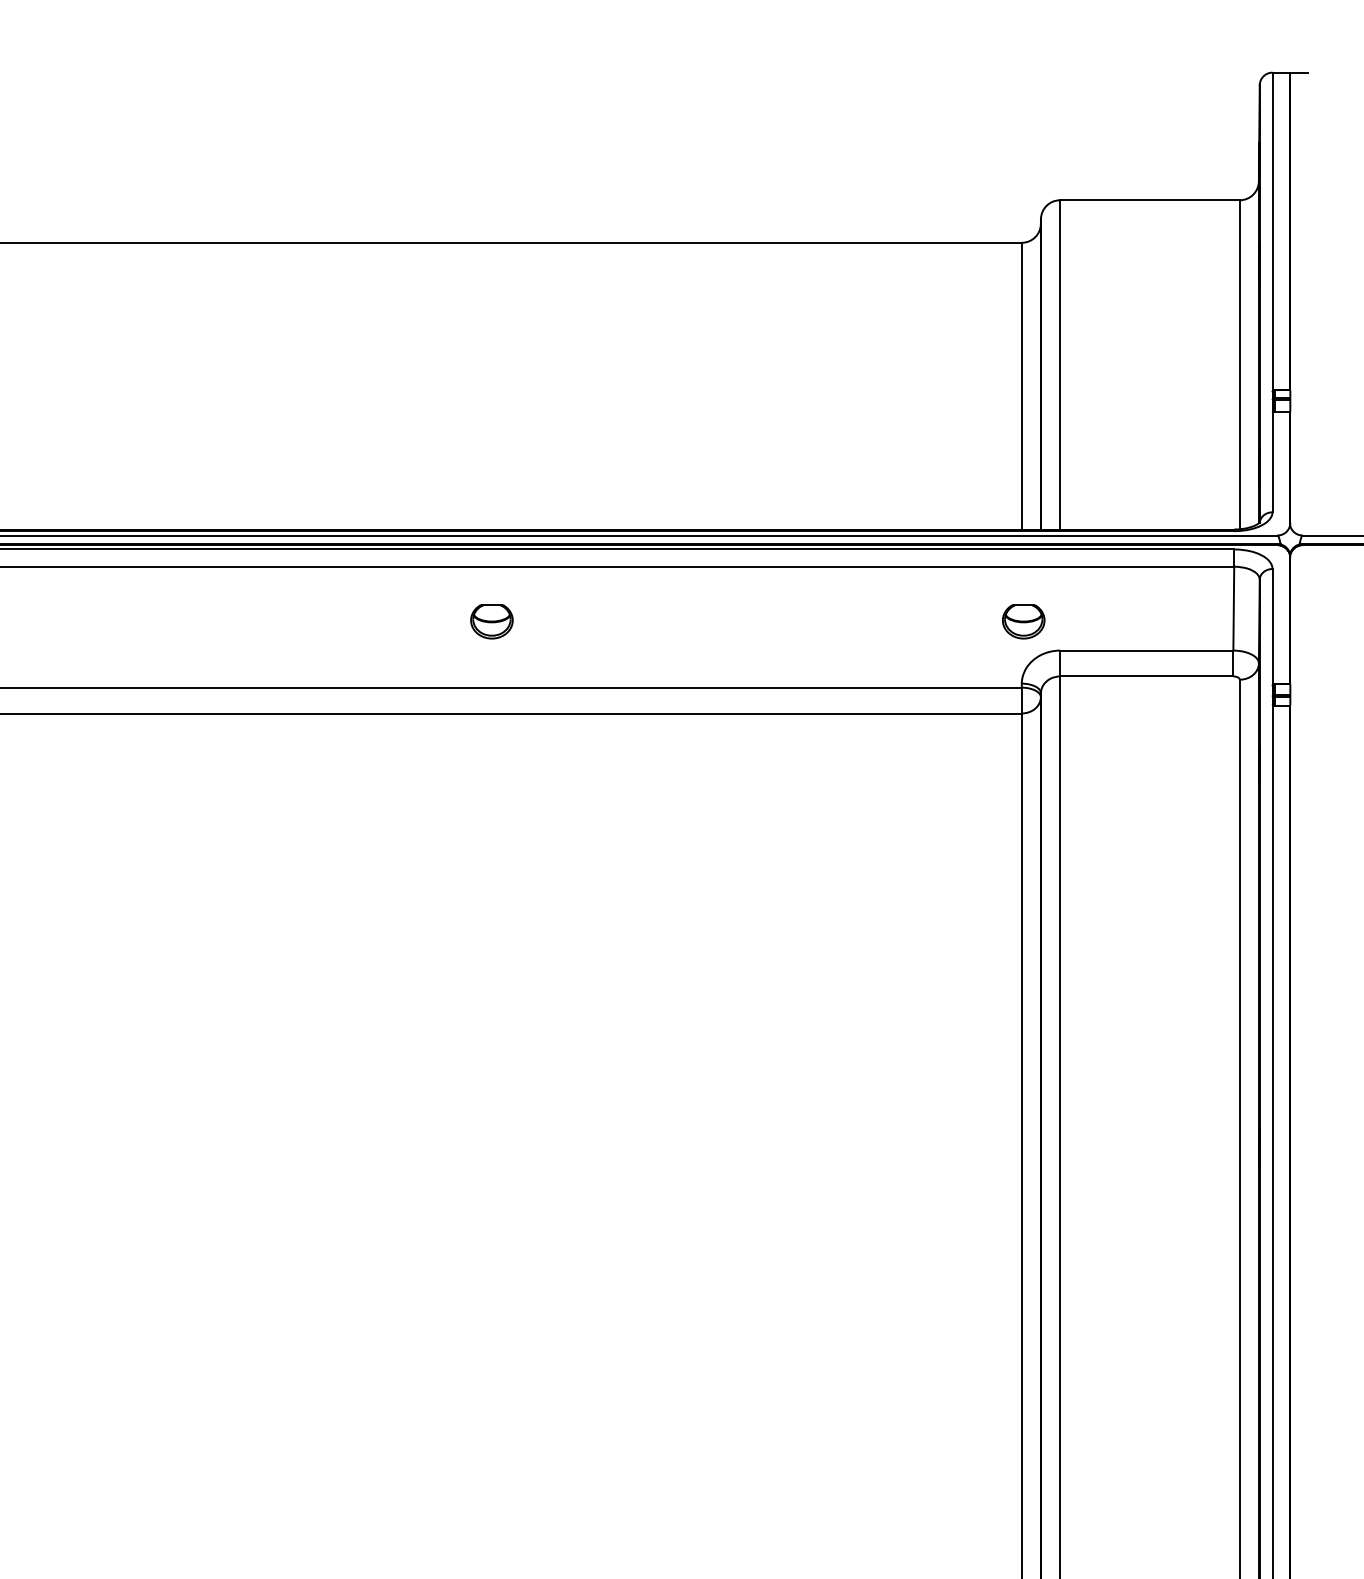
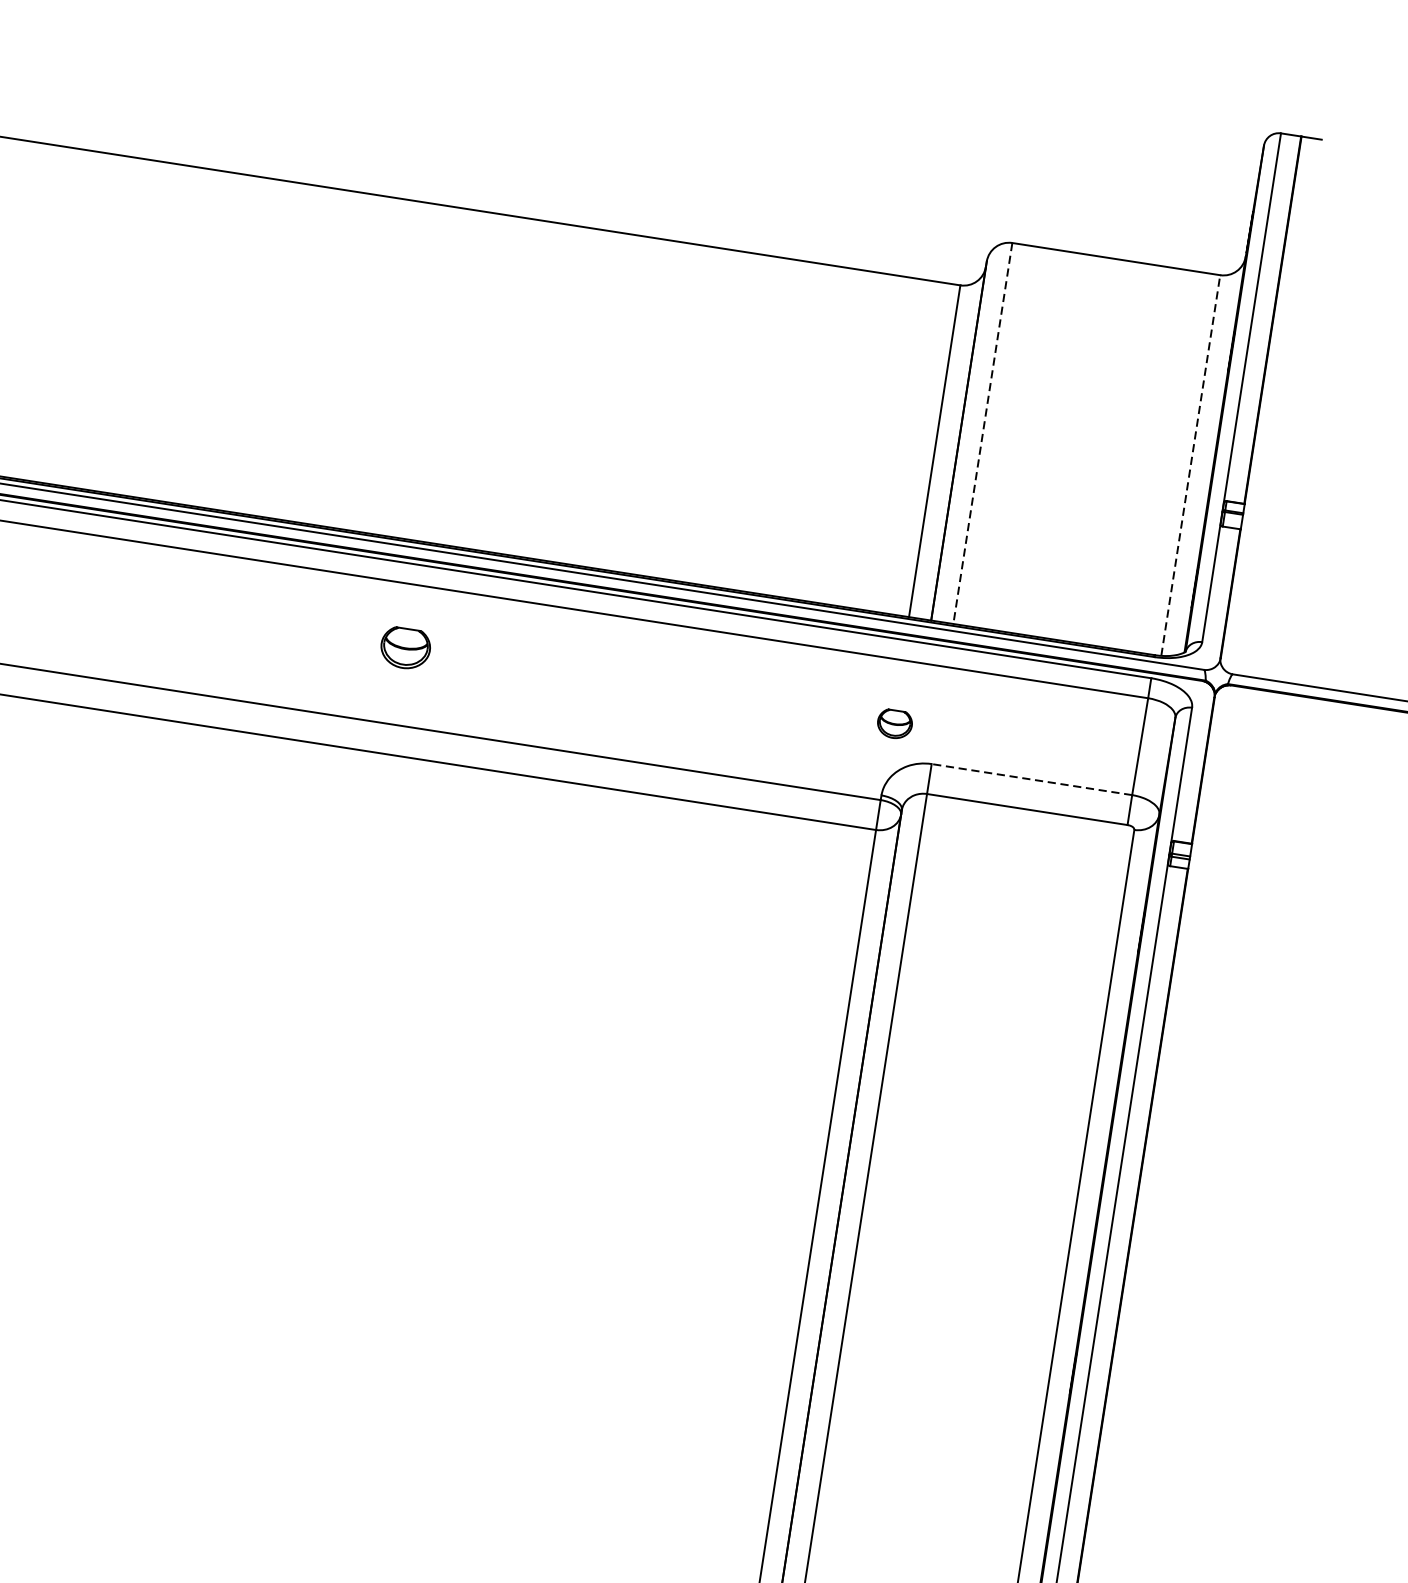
line: (1060, 364) -> (983, 433), solid -> dashed
line: (1239, 364) -> (1190, 465), solid -> dashed
part: (491, 621) -> (405, 648), moved
part: (1023, 621) -> (894, 723), size x0.7
line: (1146, 650) -> (1031, 779), solid -> dashed

